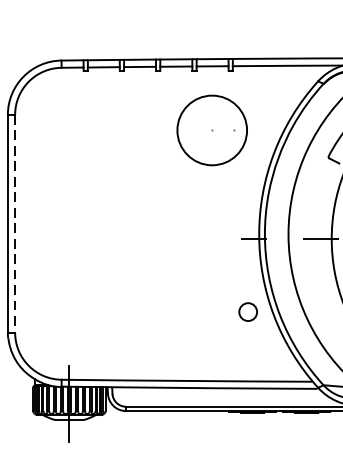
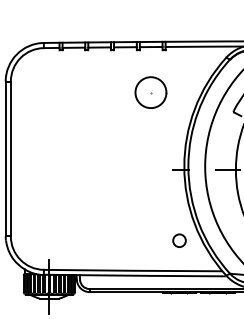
circle: (211, 130) -> (150, 92), size x0.62
line: (14, 224) -> (10, 159), dashed -> solid
circle: (248, 311) -> (179, 240), moved

